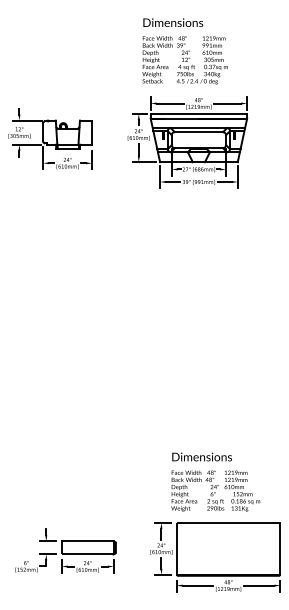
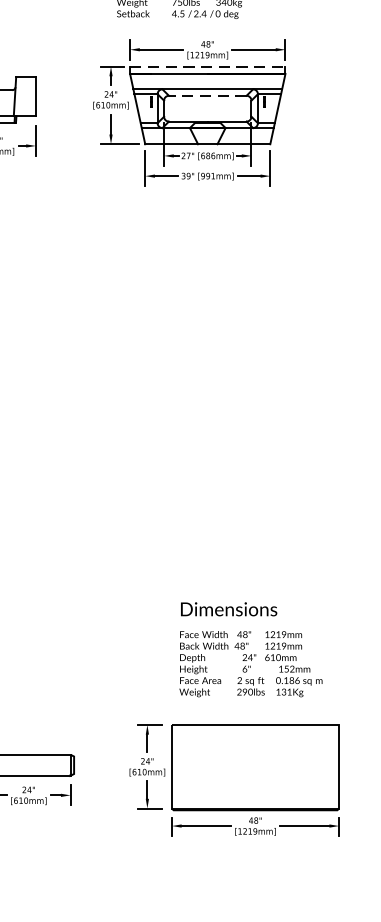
line: (199, 113) -> (208, 65), solid -> dashed
line: (198, 132) -> (207, 96), solid -> dashed
text: (215, 481) -> (250, 648), moved

